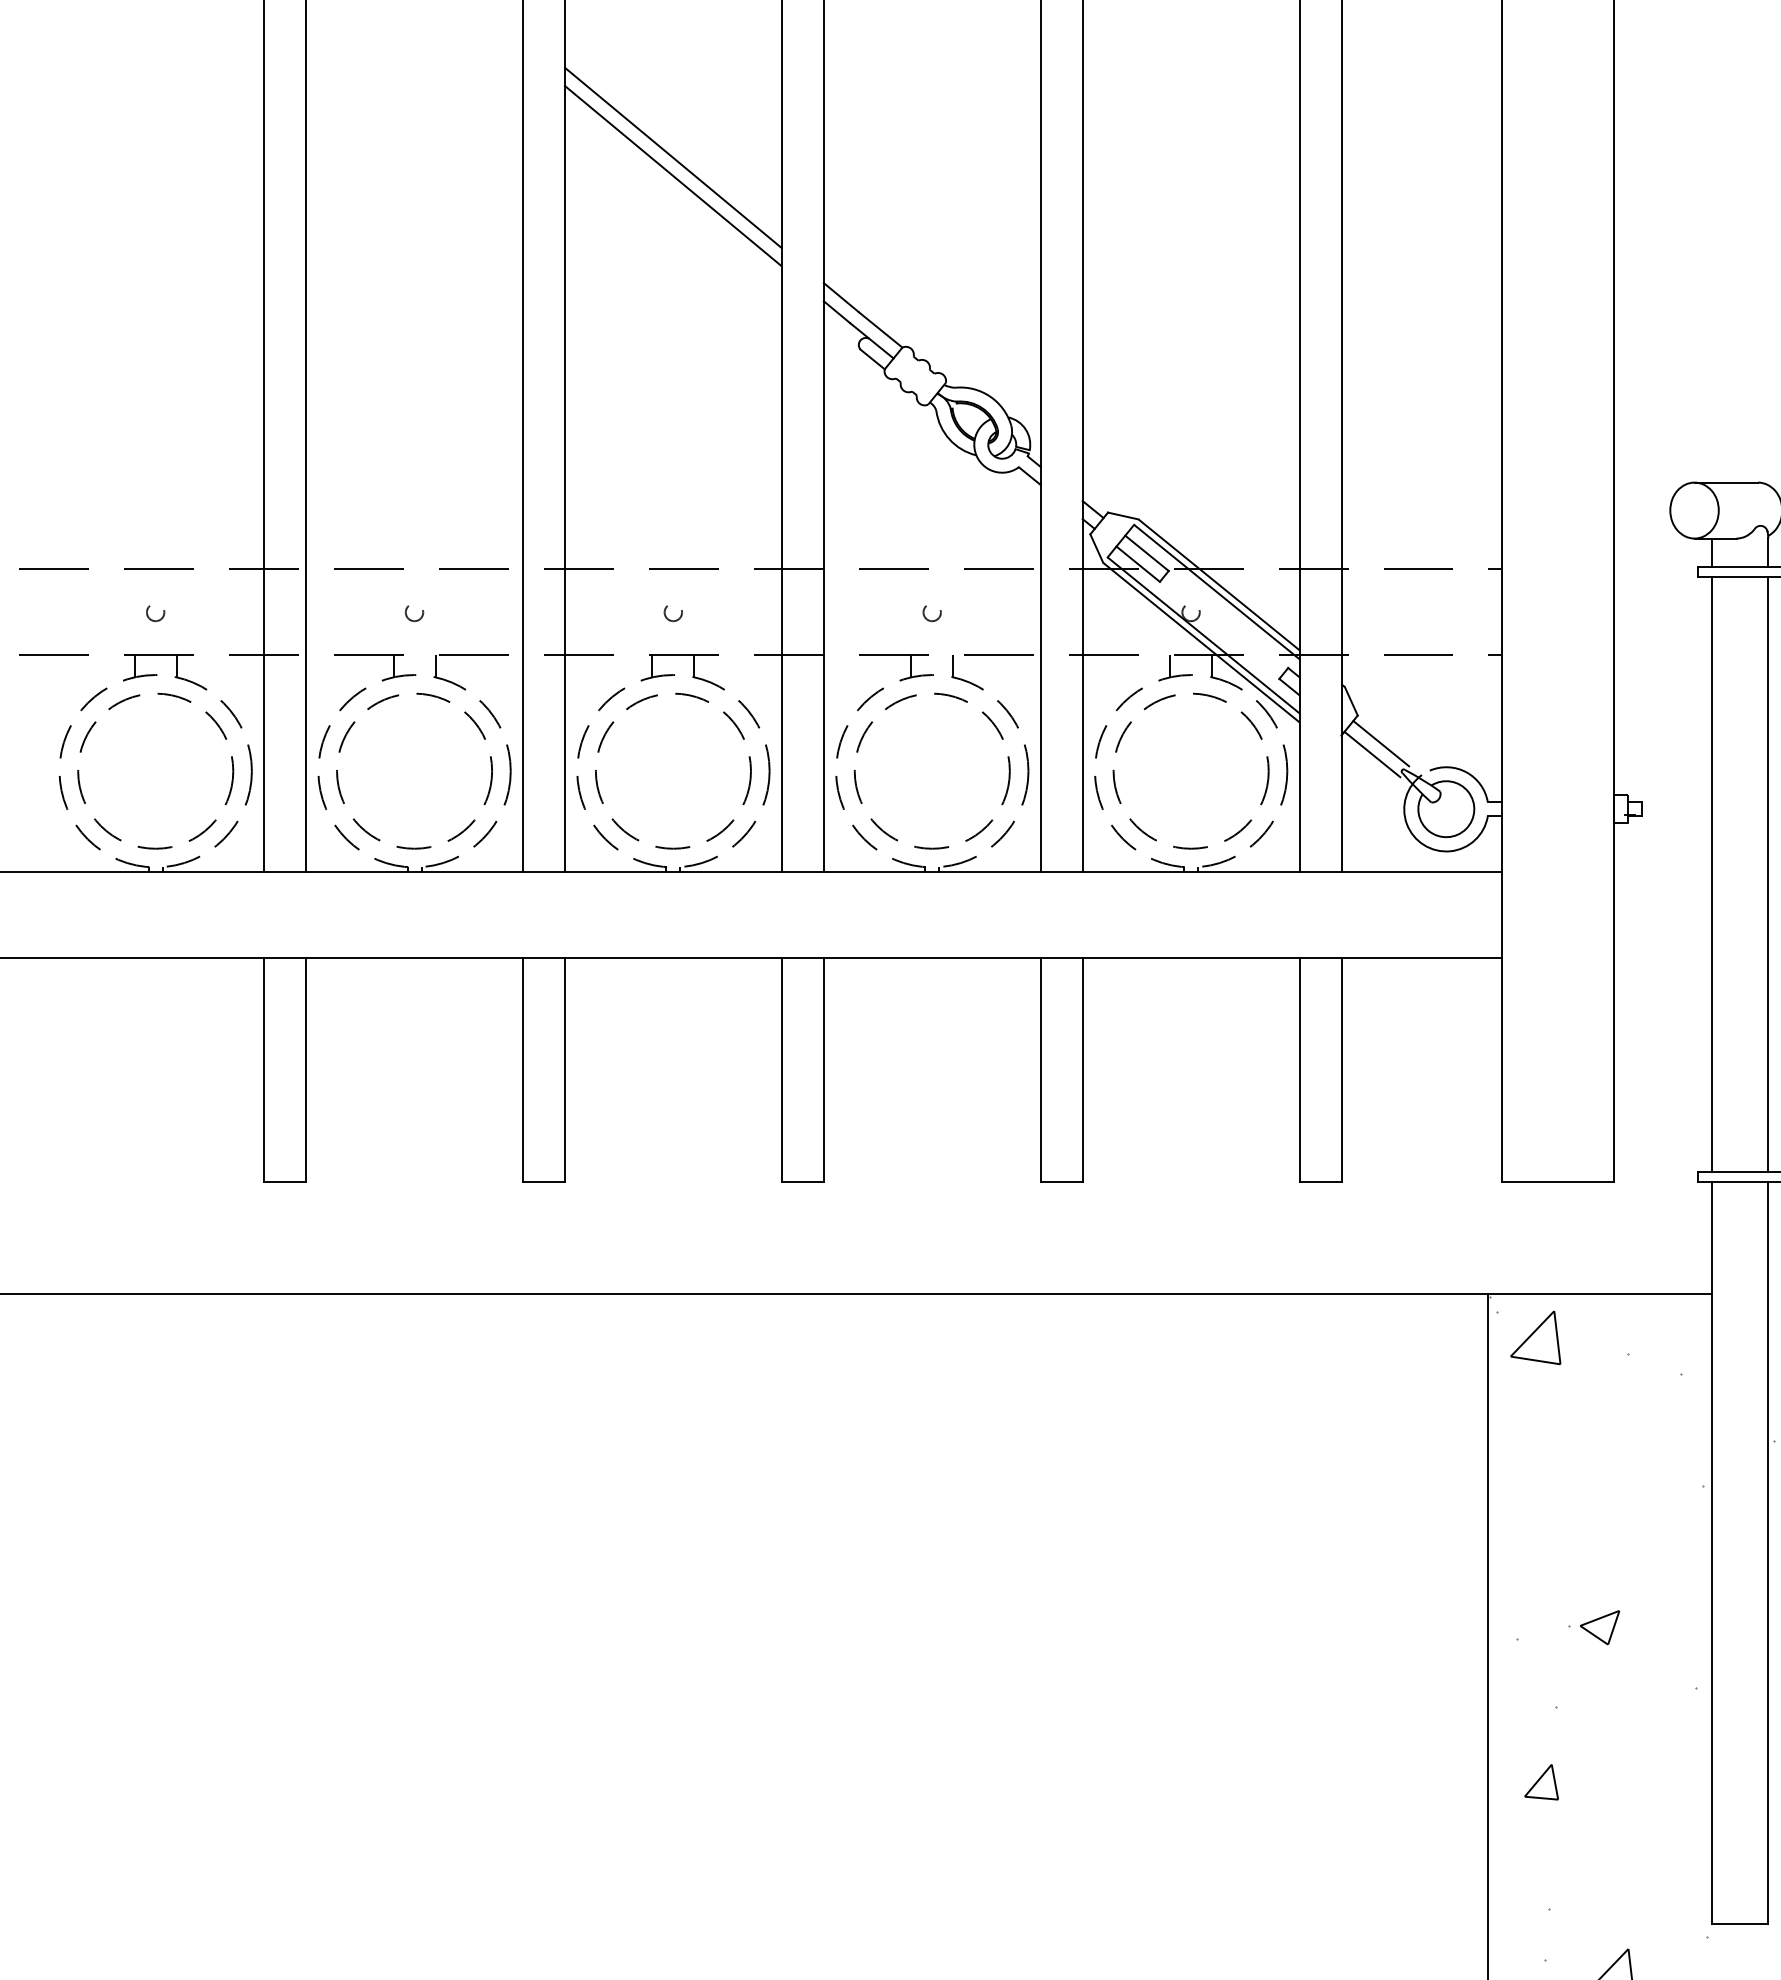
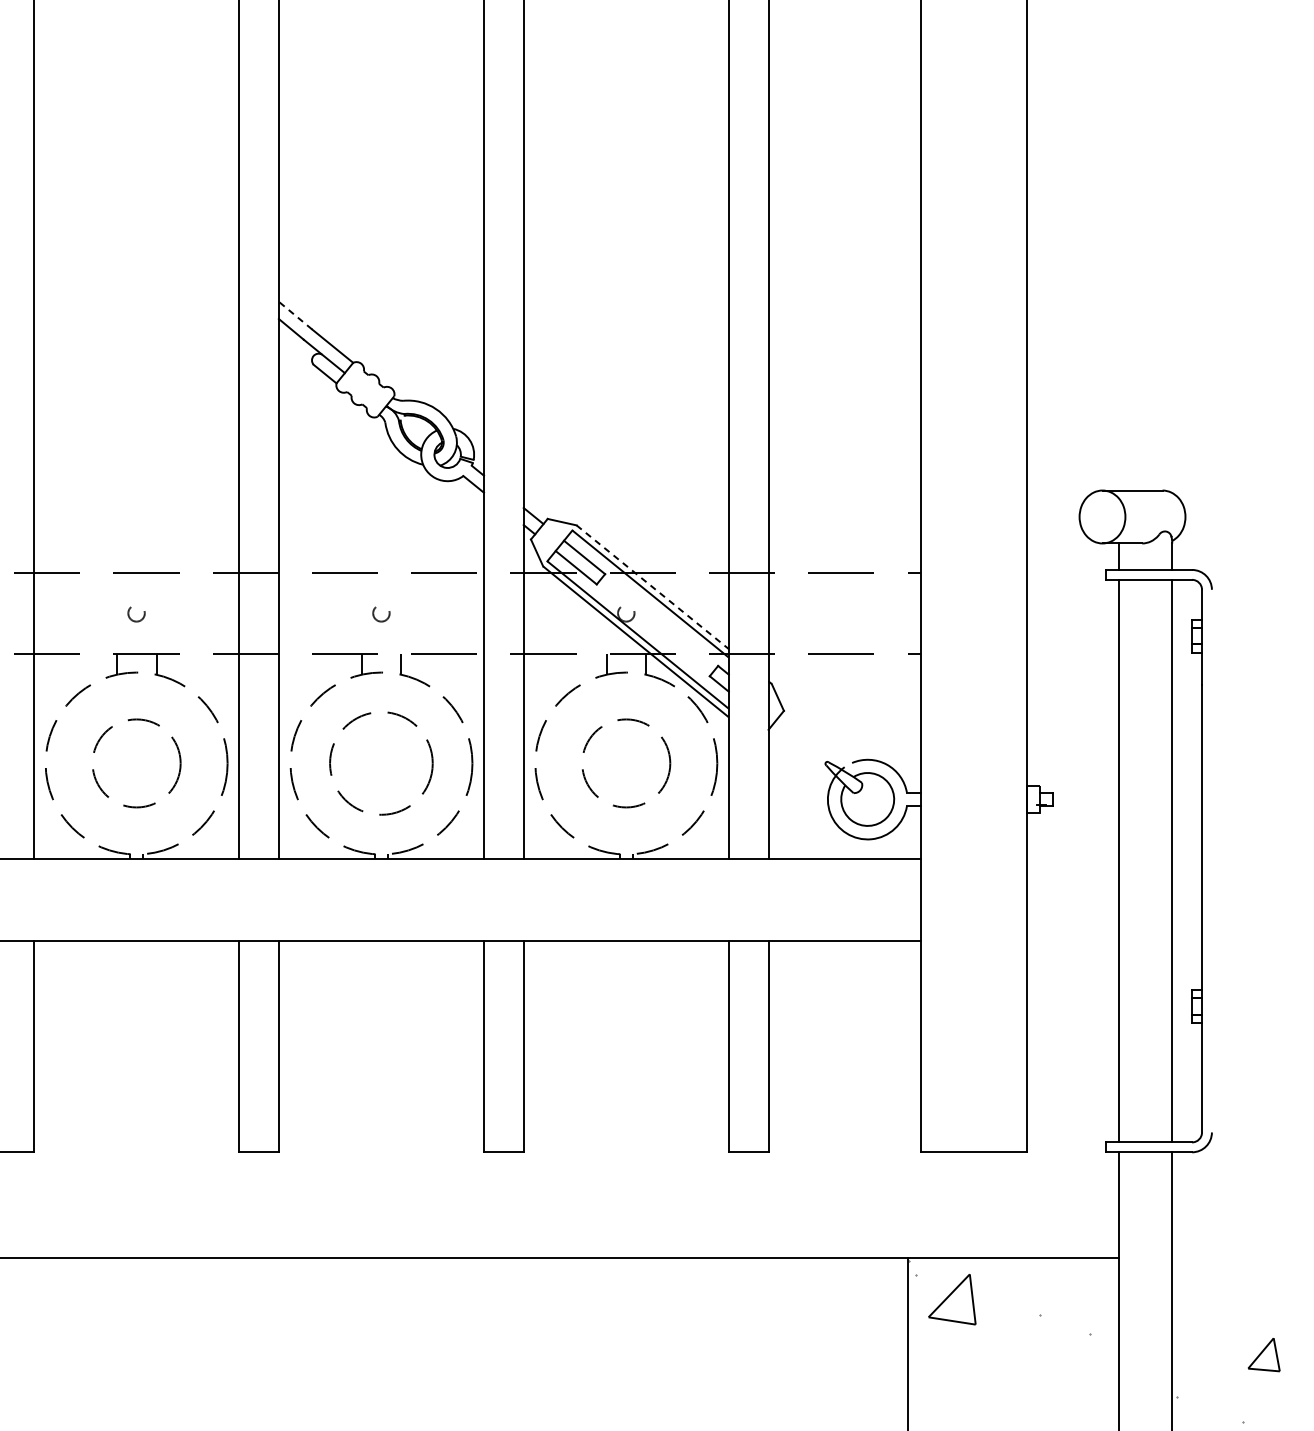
line: (672, 157) -> (135, 183), removed
line: (672, 175) -> (135, 200), removed
line: (841, 297) -> (295, 315), solid -> dashed
line: (1219, 584) -> (653, 586), solid -> dashed
line: (1381, 743) -> (806, 737), removed
line: (1372, 754) -> (797, 747), removed
circle: (673, 770) -> (136, 762), size x0.6
circle: (931, 770) -> (380, 762), size x0.7
circle: (1190, 770) -> (625, 762), size x0.6

